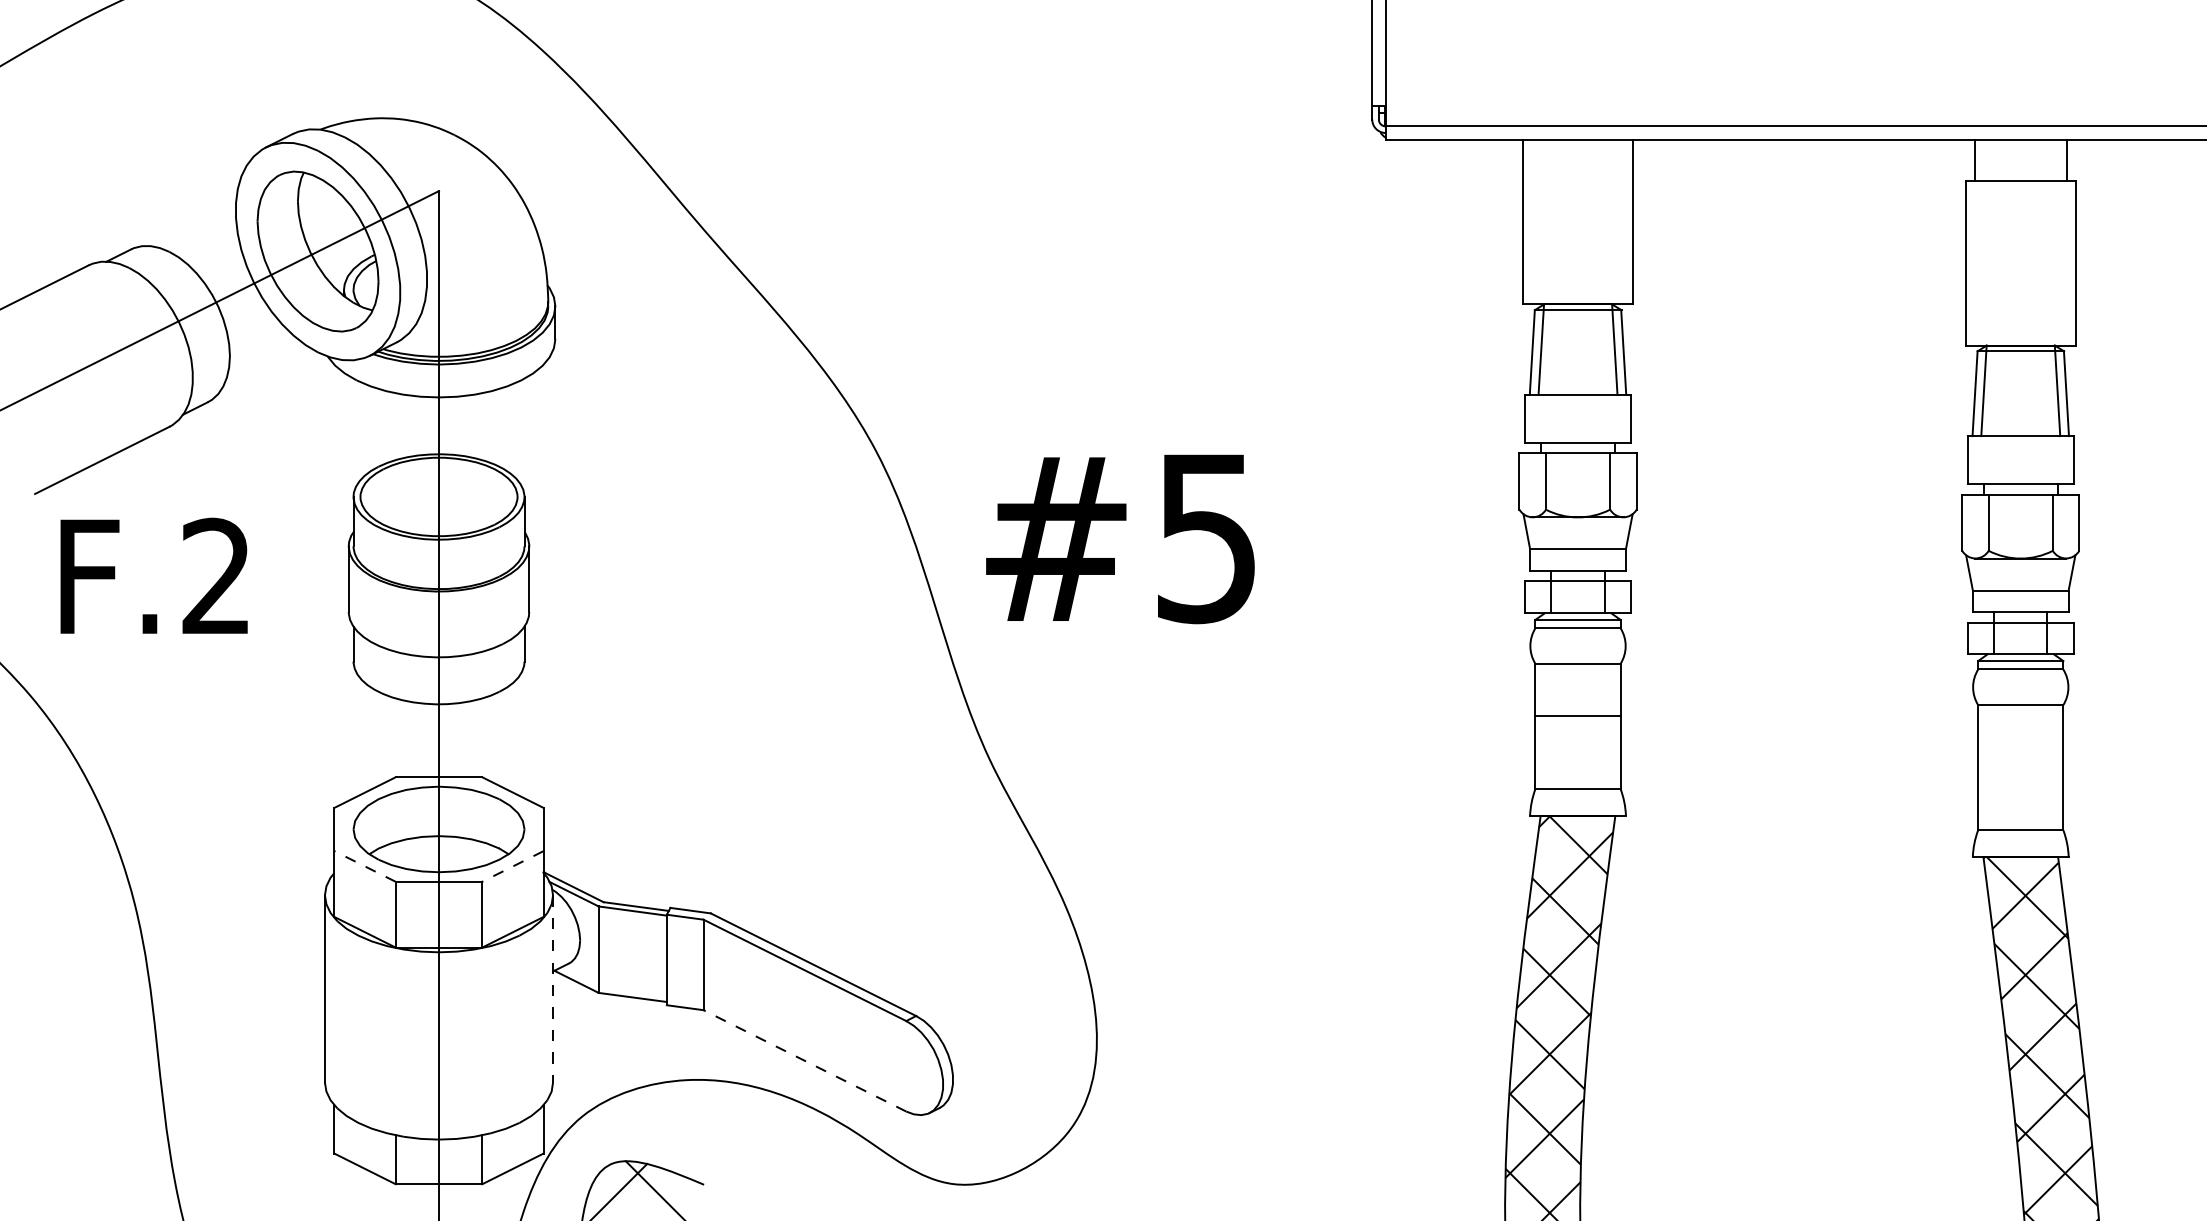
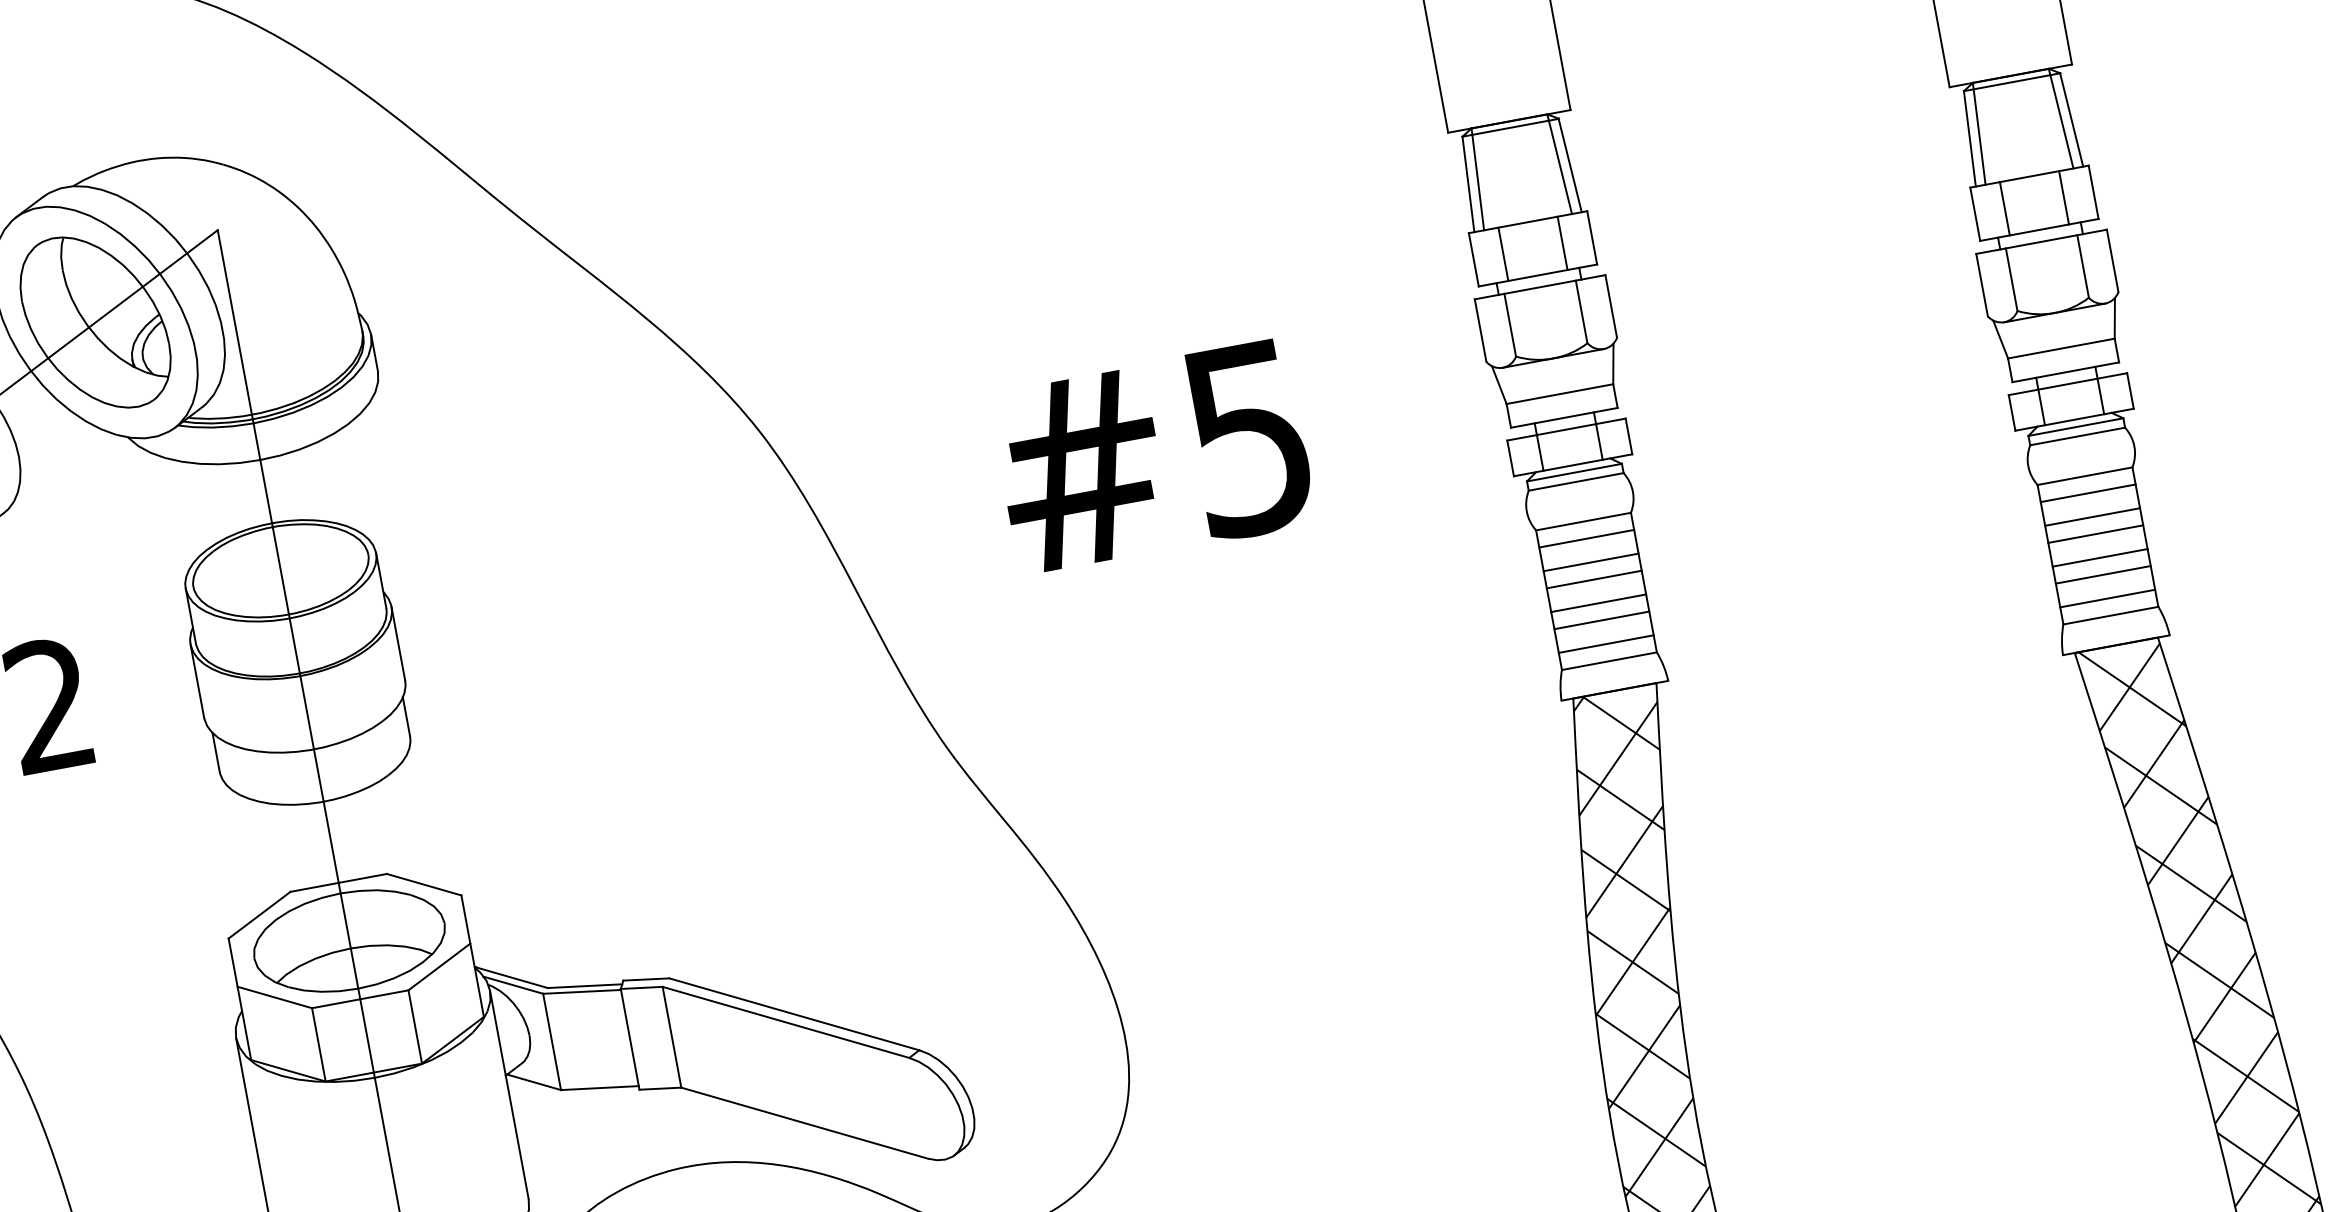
line: (1551, 418) -> (1503, 253), added
line: (1604, 418) -> (1562, 242), added
line: (1994, 460) -> (2005, 209), added
line: (2047, 460) -> (2064, 198), added
text: (1120, 539) -> (1153, 458), moved
line: (1577, 679) -> (1586, 539), added
line: (1577, 700) -> (1590, 562), added
line: (2020, 720) -> (2087, 493), added
line: (1577, 737) -> (1598, 603), added
line: (2020, 741) -> (2092, 516), added
line: (1577, 752) -> (1601, 620), added
line: (2020, 757) -> (2095, 534), added
line: (1577, 773) -> (1605, 643), added
line: (2020, 778) -> (2099, 557), added
line: (2020, 793) -> (2102, 574), added
line: (2020, 815) -> (2107, 599), added
line: (364, 866) -> (274, 997), dashed -> solid
line: (512, 866) -> (438, 967), dashed -> solid
line: (553, 988) -> (509, 1094), dashed -> solid
line: (804, 1060) -> (804, 1122), dashed -> solid

